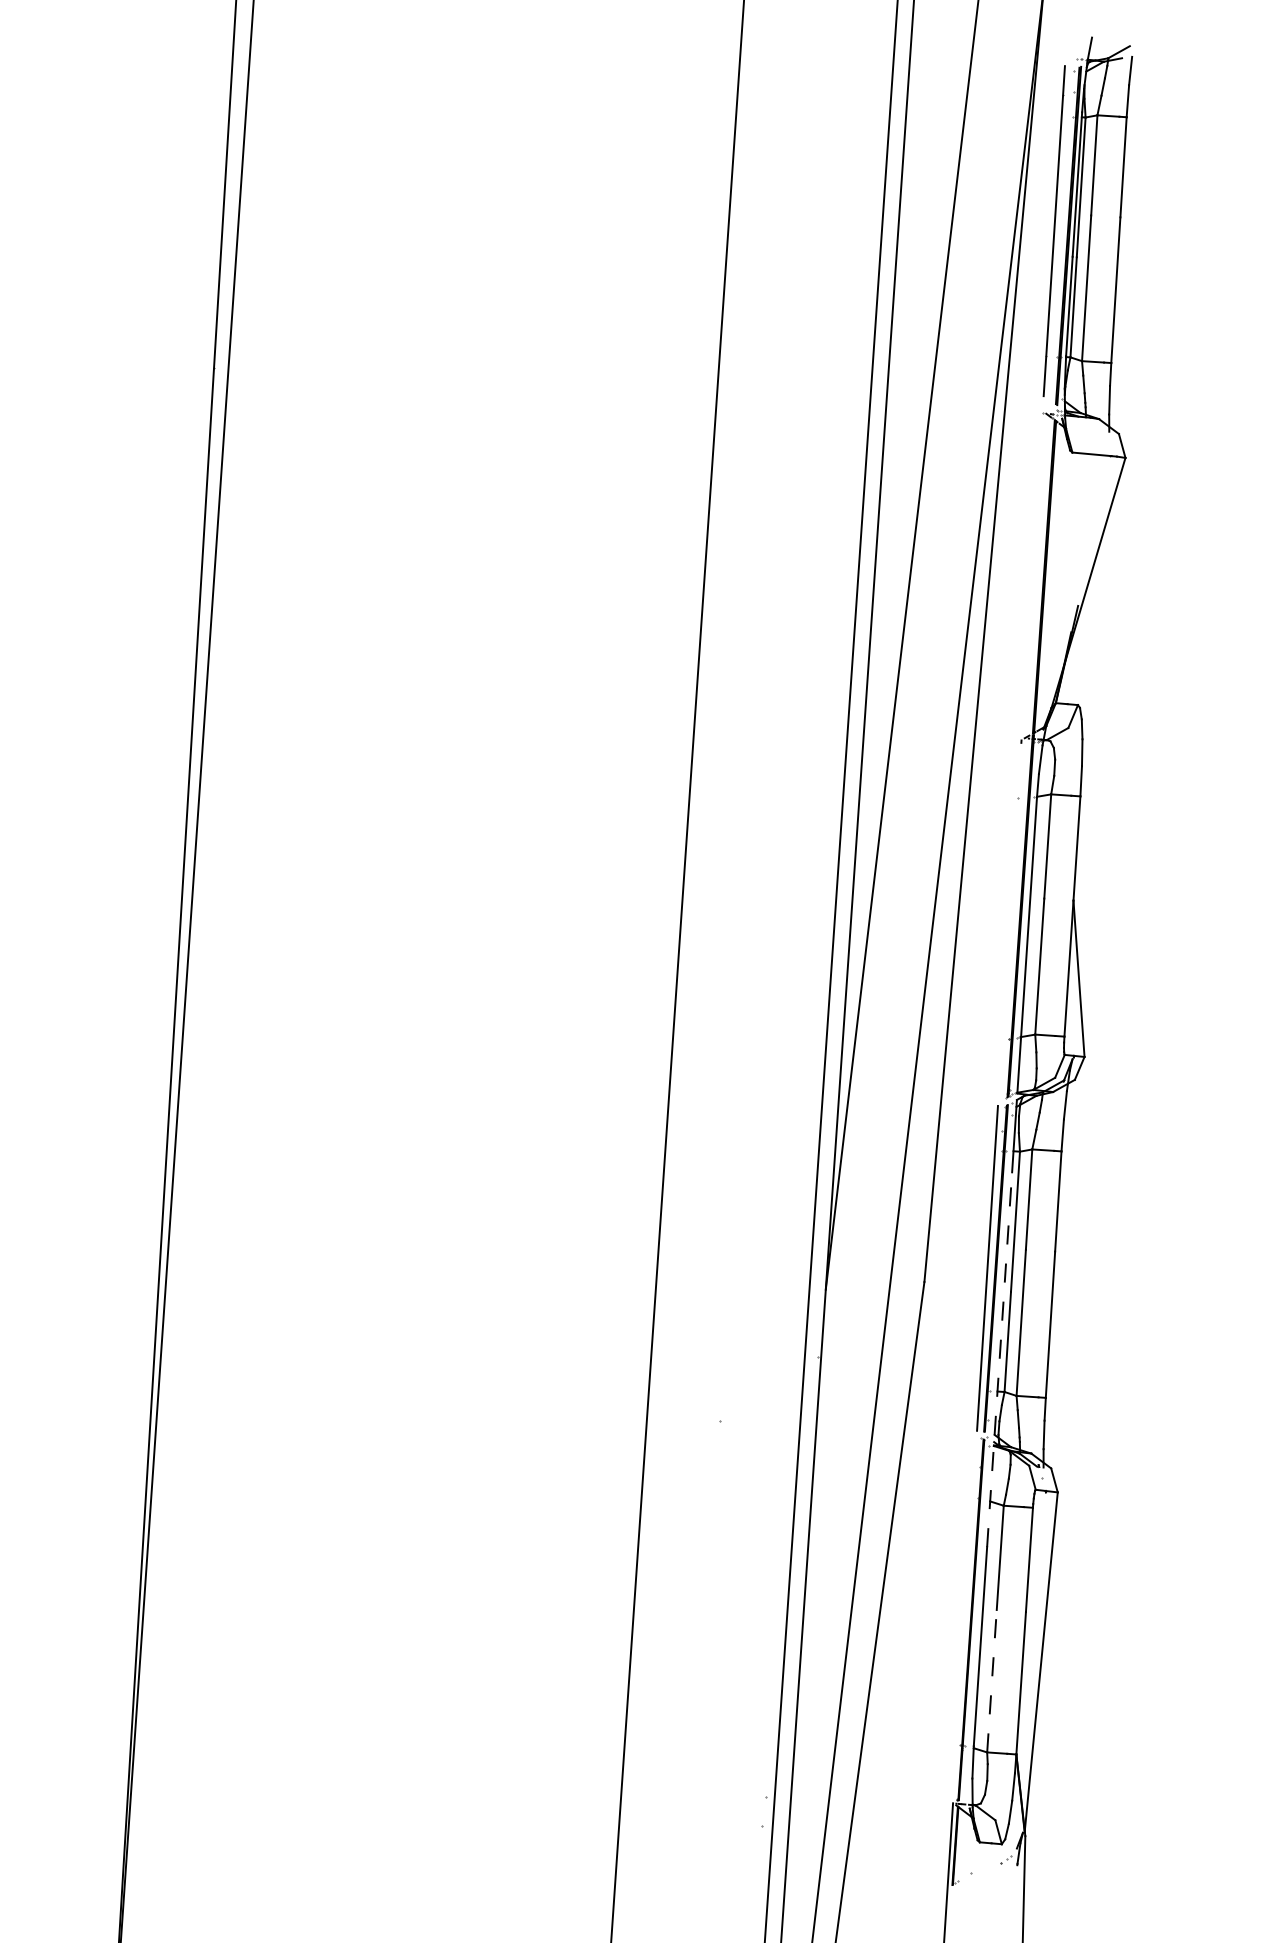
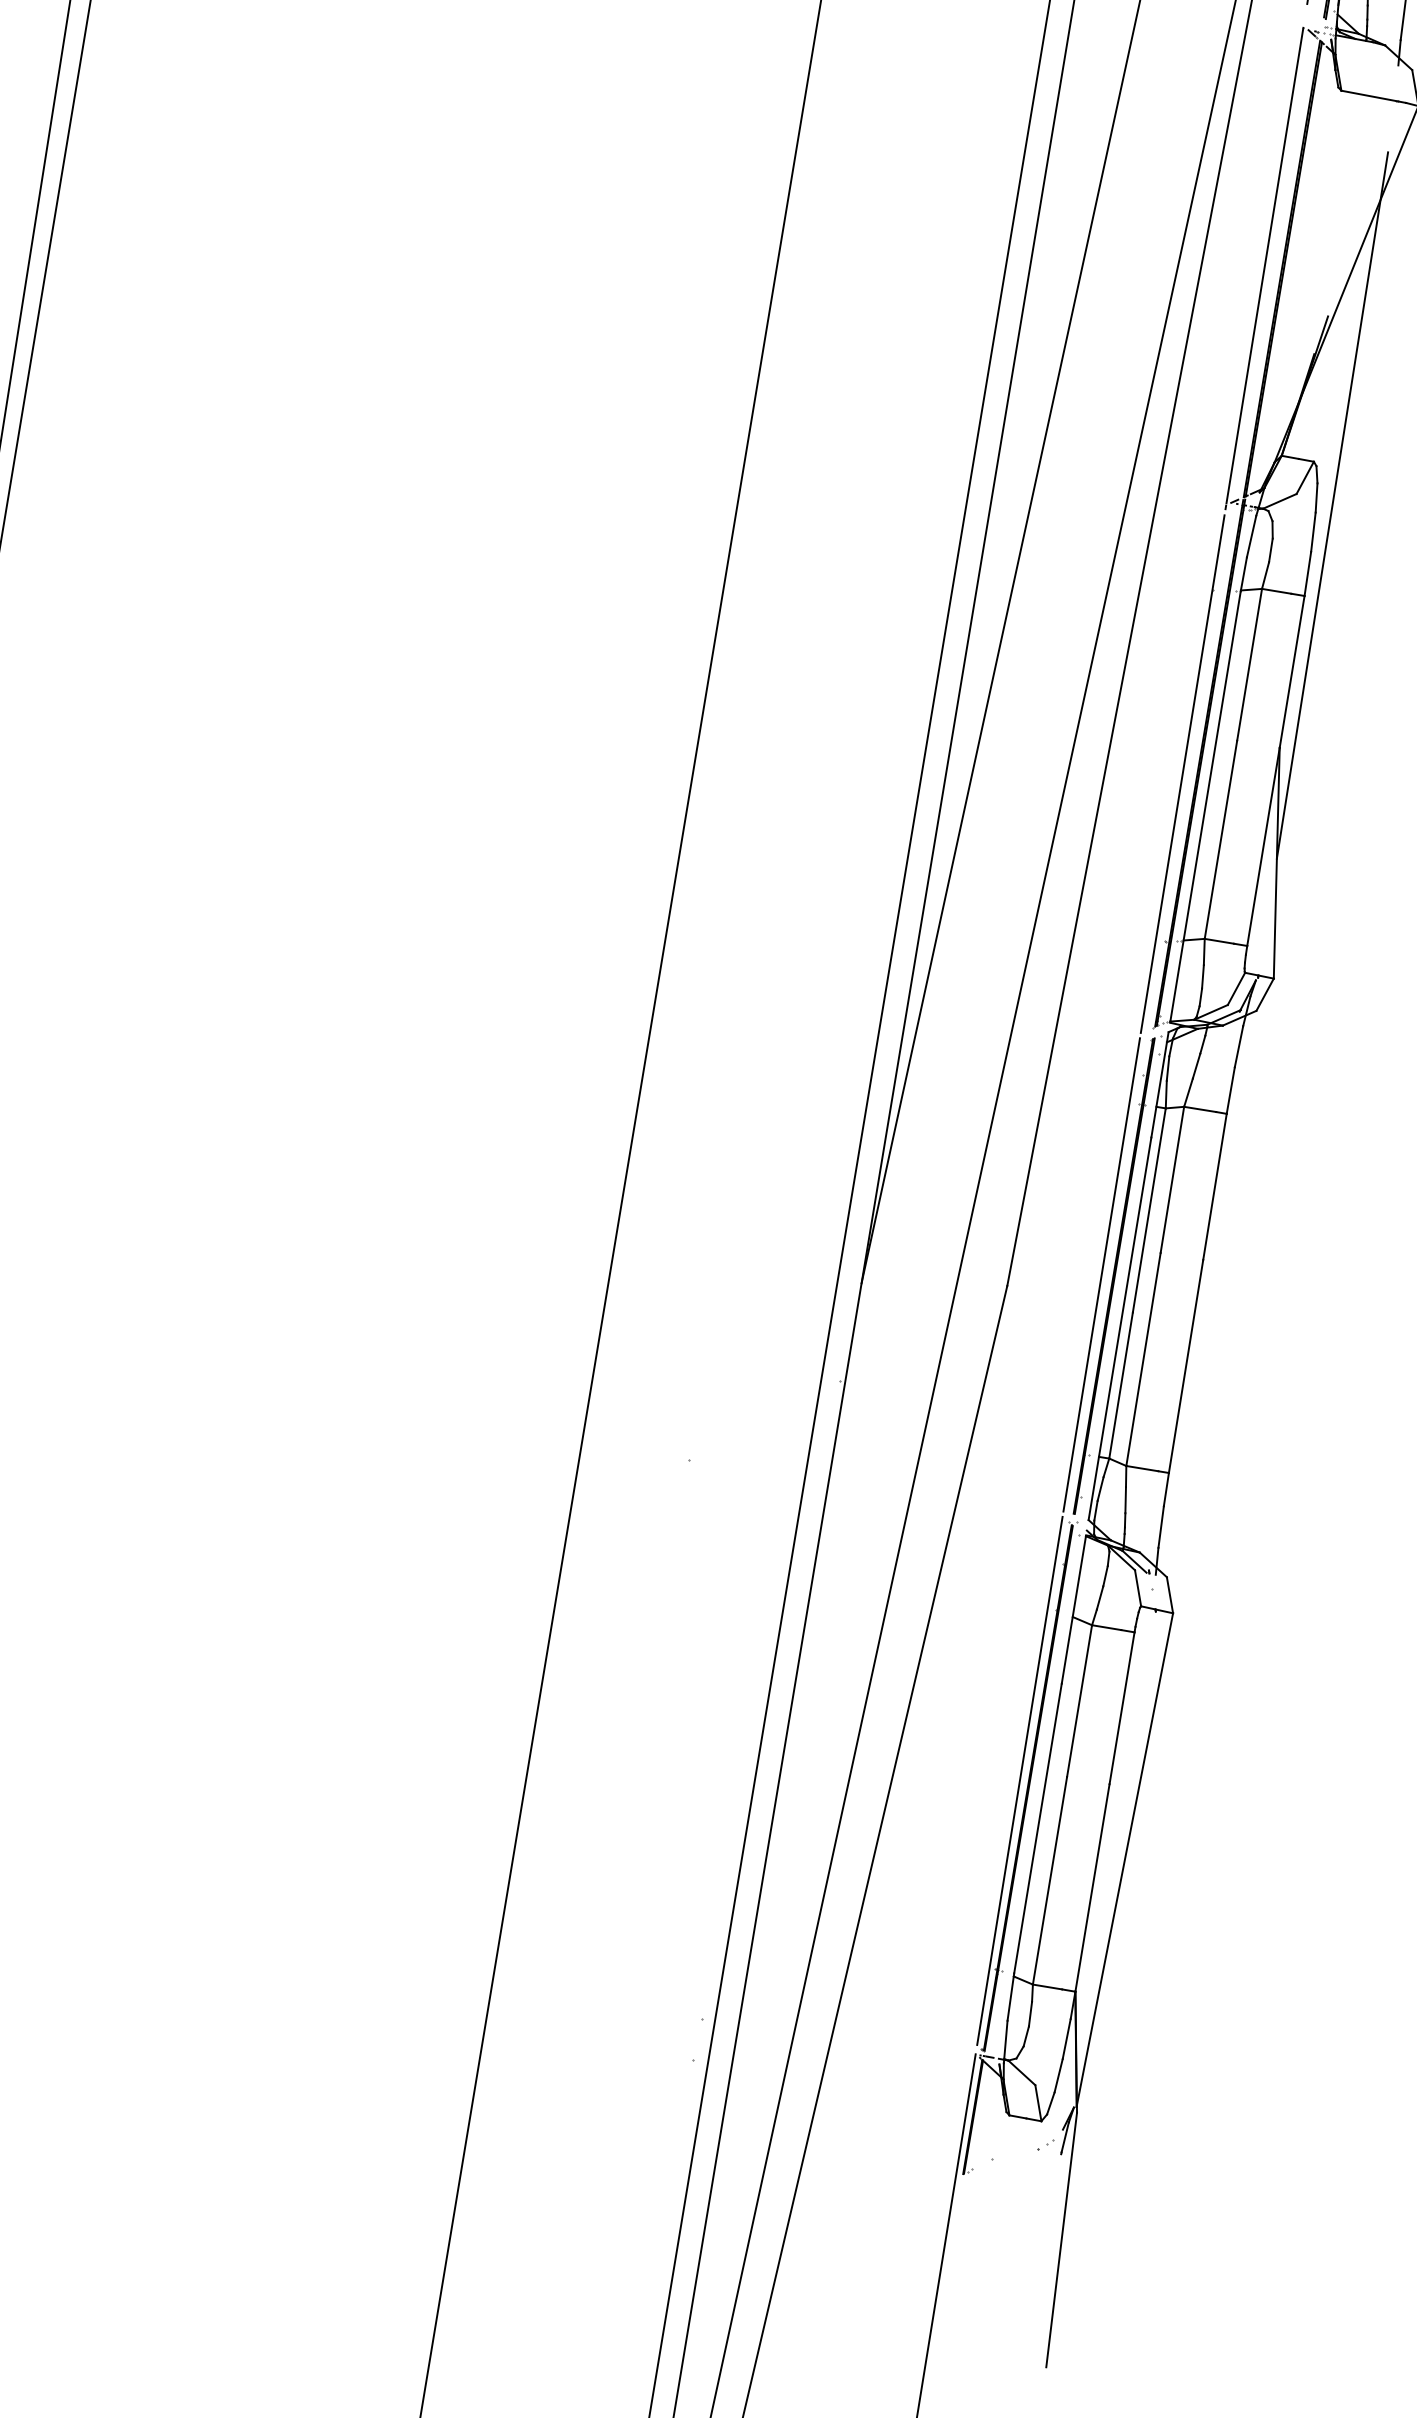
line: (1031, 575) -> (1264, 265), added
line: (1092, 733) -> (1331, 505), added
line: (1009, 924) -> (1182, 773), added
line: (1003, 1303) -> (1120, 1328), dashed -> solid
line: (990, 1496) -> (1073, 1609), dashed -> solid
line: (964, 1615) -> (1018, 1780), added
line: (992, 1680) -> (1050, 1879), dashed -> solid

